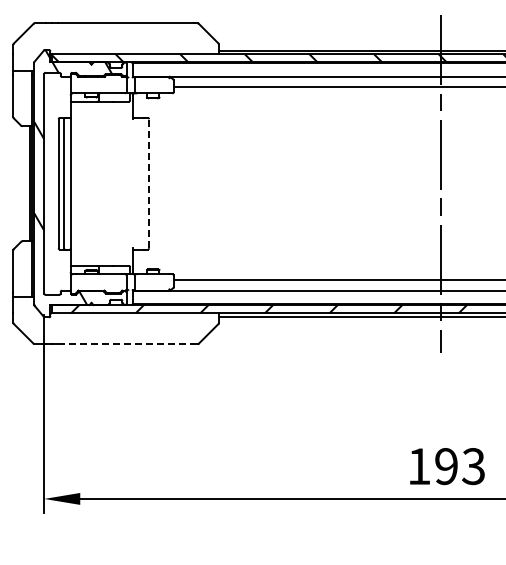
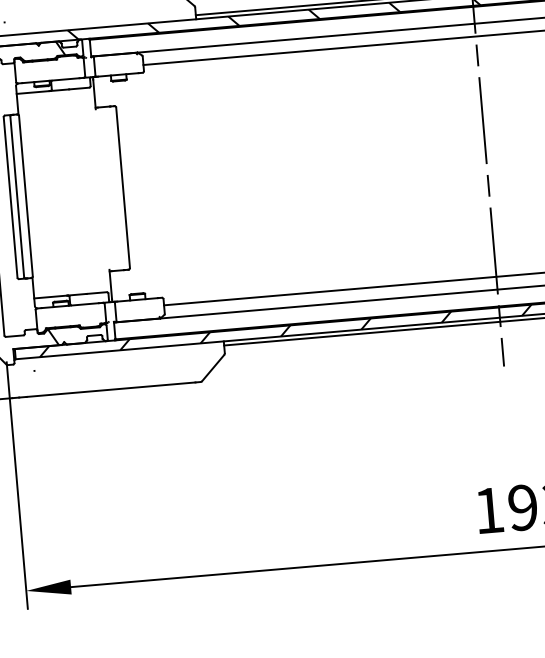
line: (149, 183) -> (123, 187), dashed -> solid
line: (125, 344) -> (110, 390), dashed -> solid

